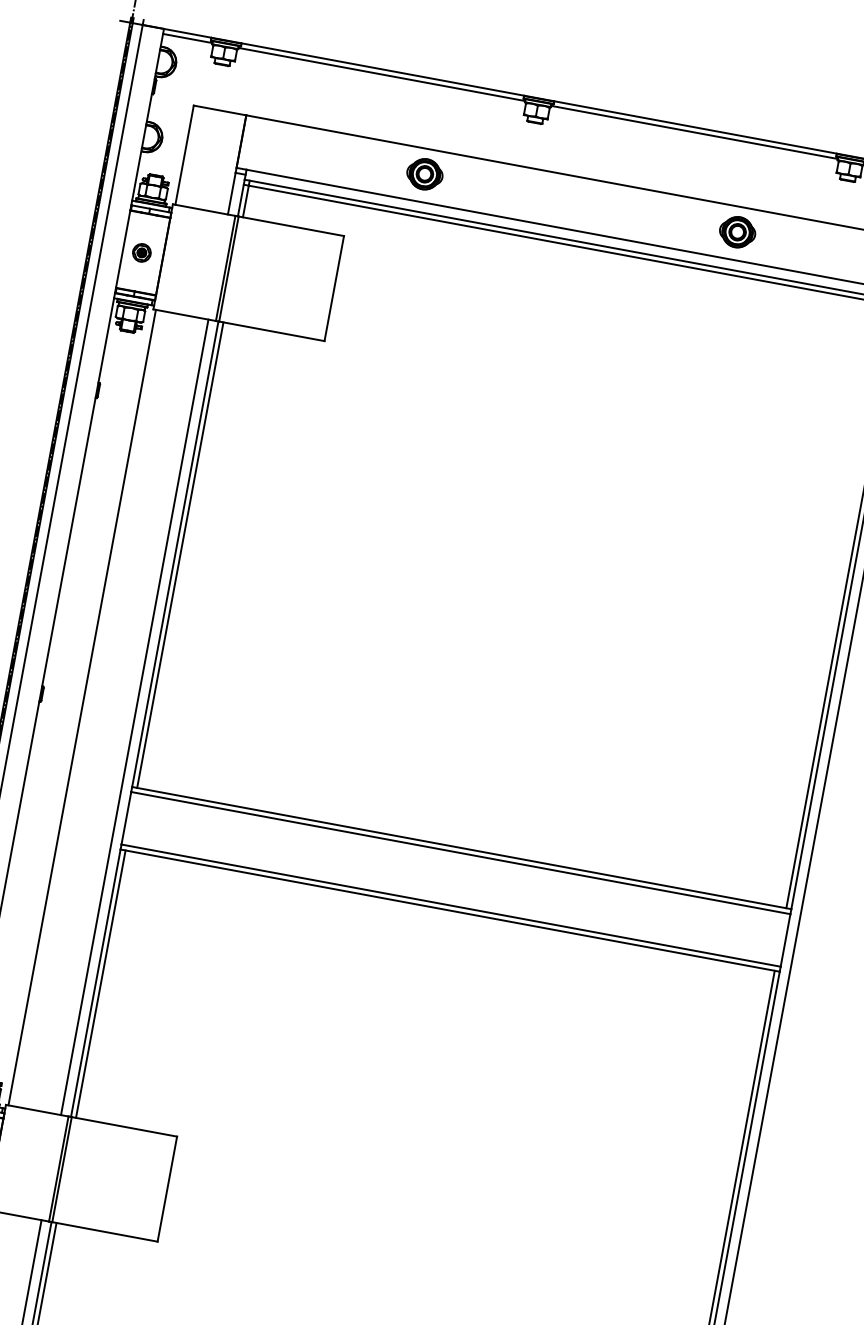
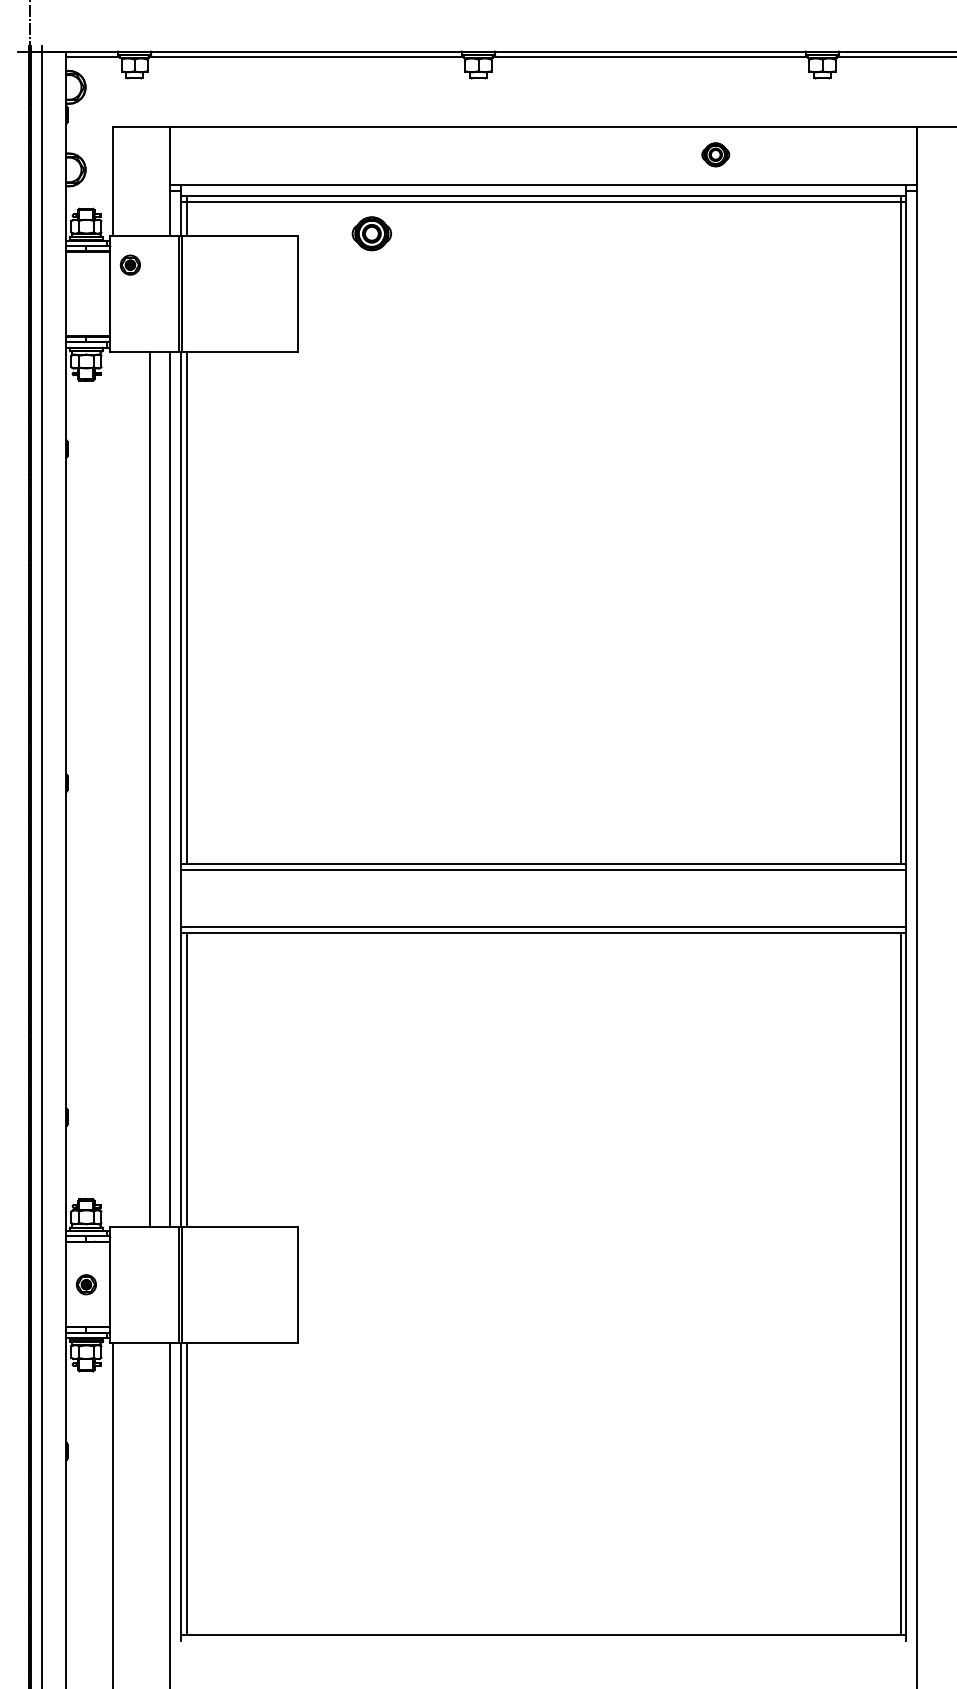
part: (424, 173) -> (371, 233), moved
part: (737, 231) -> (715, 154), size x0.7
part: (141, 252) -> (129, 264), moved
line: (82, 706) -> (149, 788), moved

